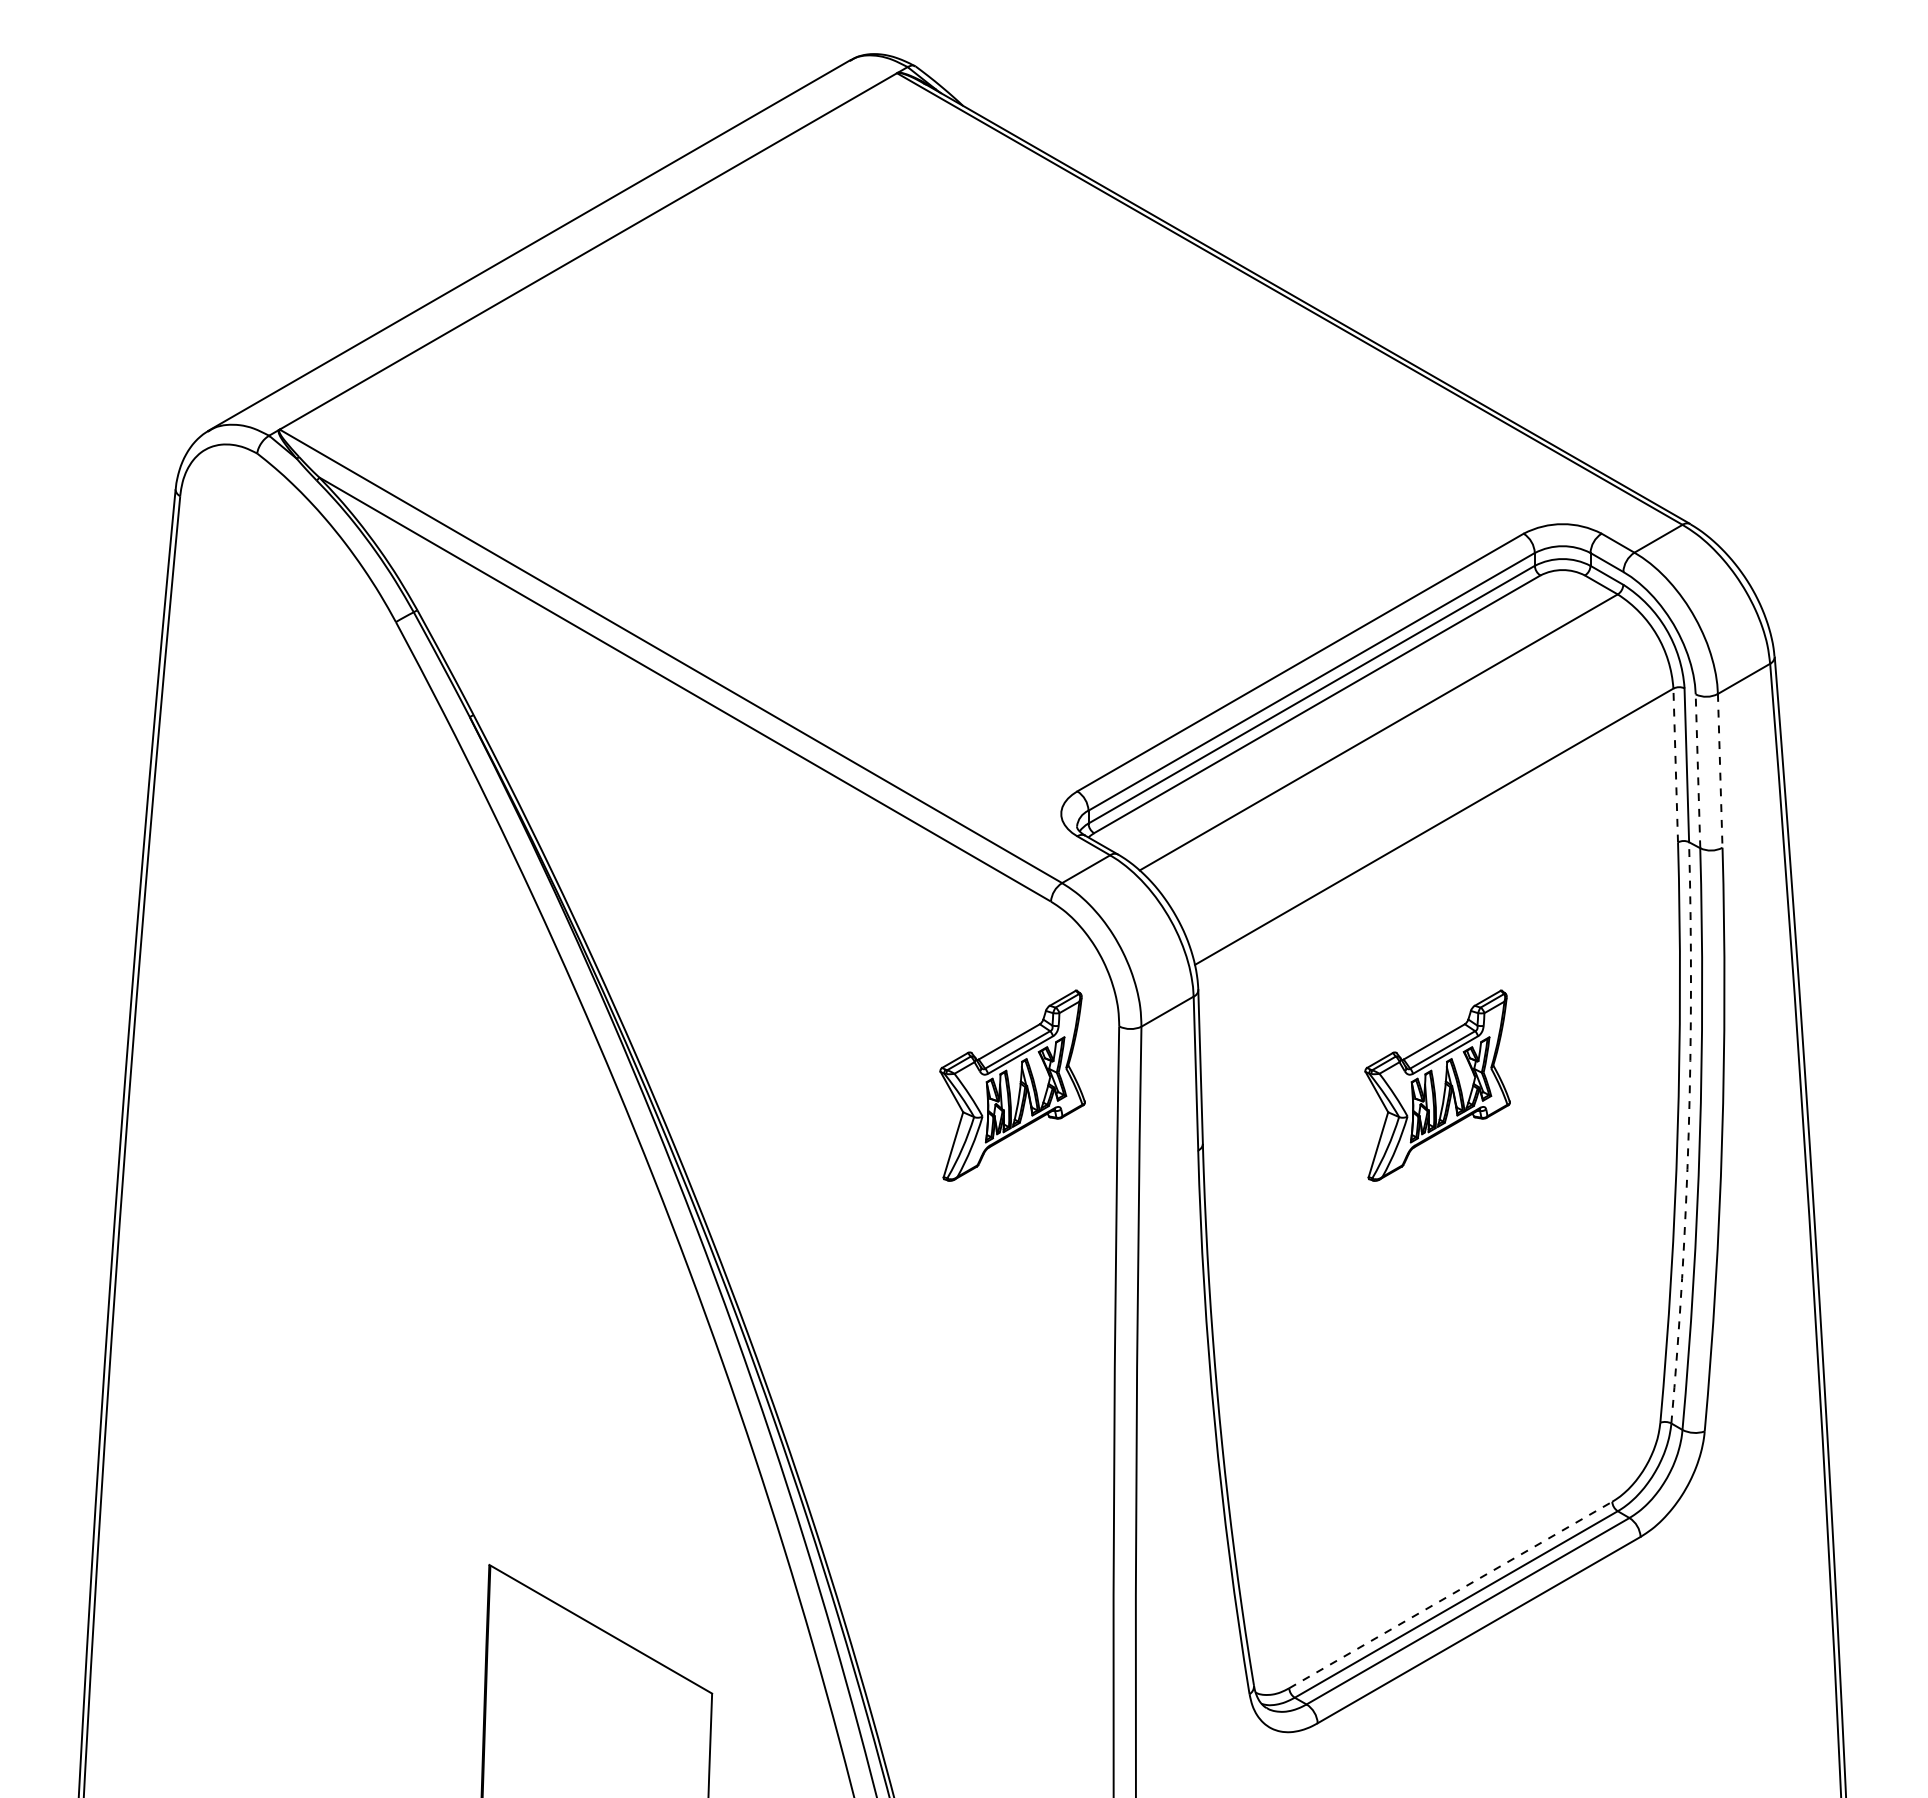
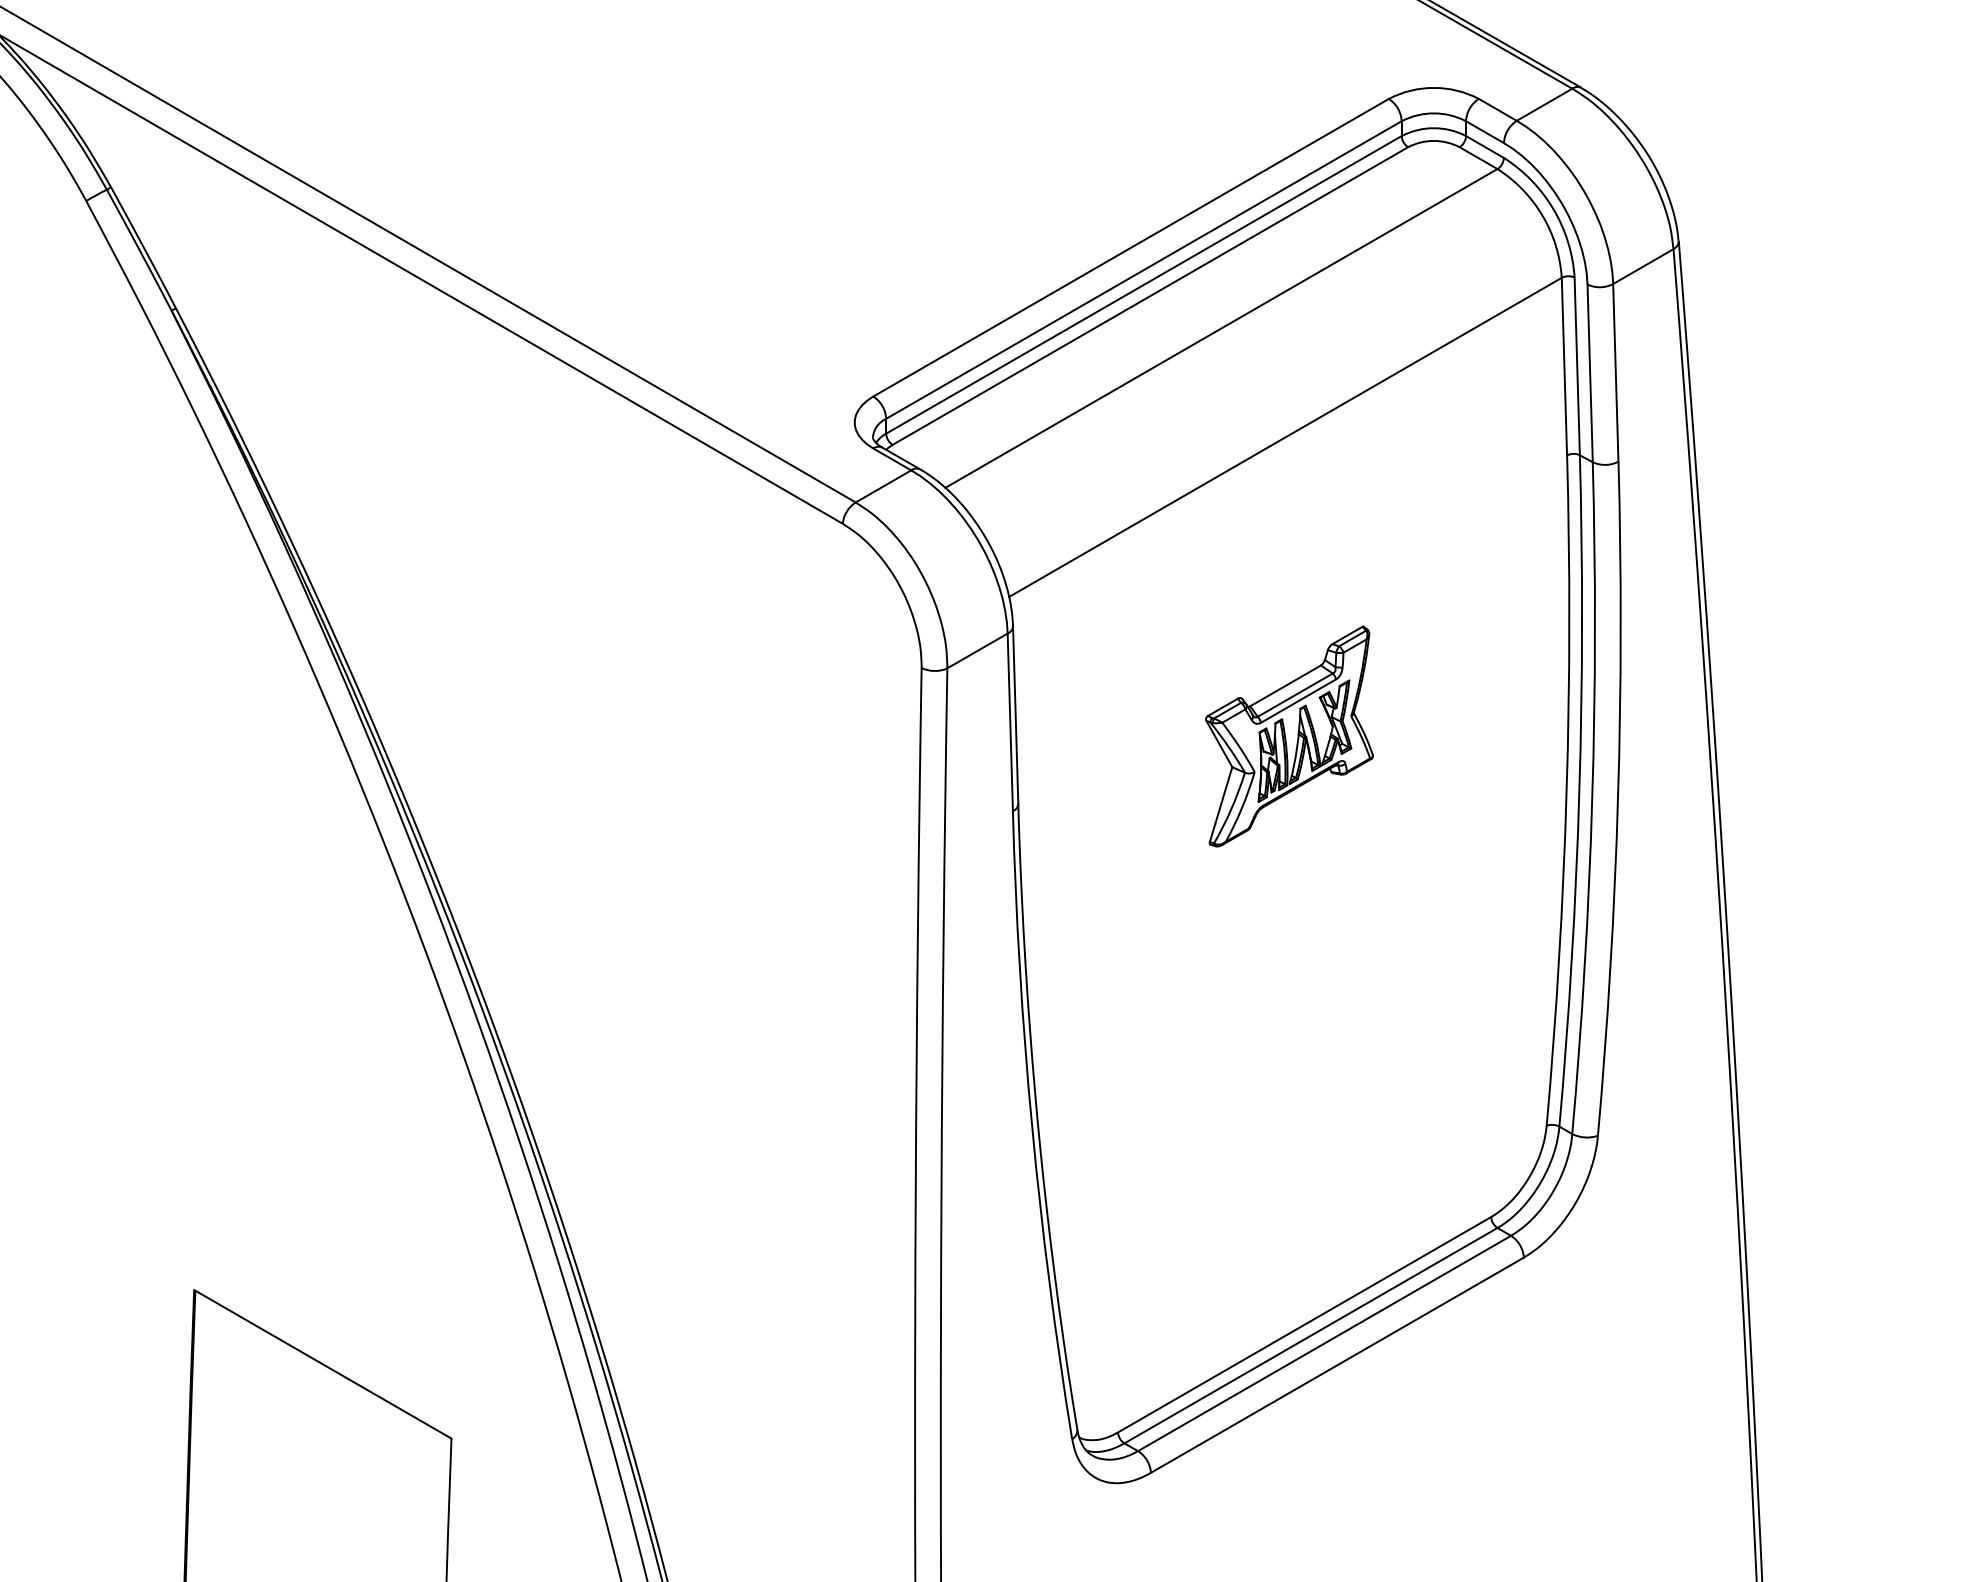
line: (1675, 765) -> (1564, 366), dashed -> solid
line: (1720, 770) -> (1616, 372), dashed -> solid
line: (1698, 771) -> (1590, 373), dashed -> solid
part: (1012, 1085) -> (798, 736), removed
arc: (1688, 1133) -> (1579, 791), dashed -> solid
line: (1450, 1595) -> (1304, 1325), dashed -> solid

